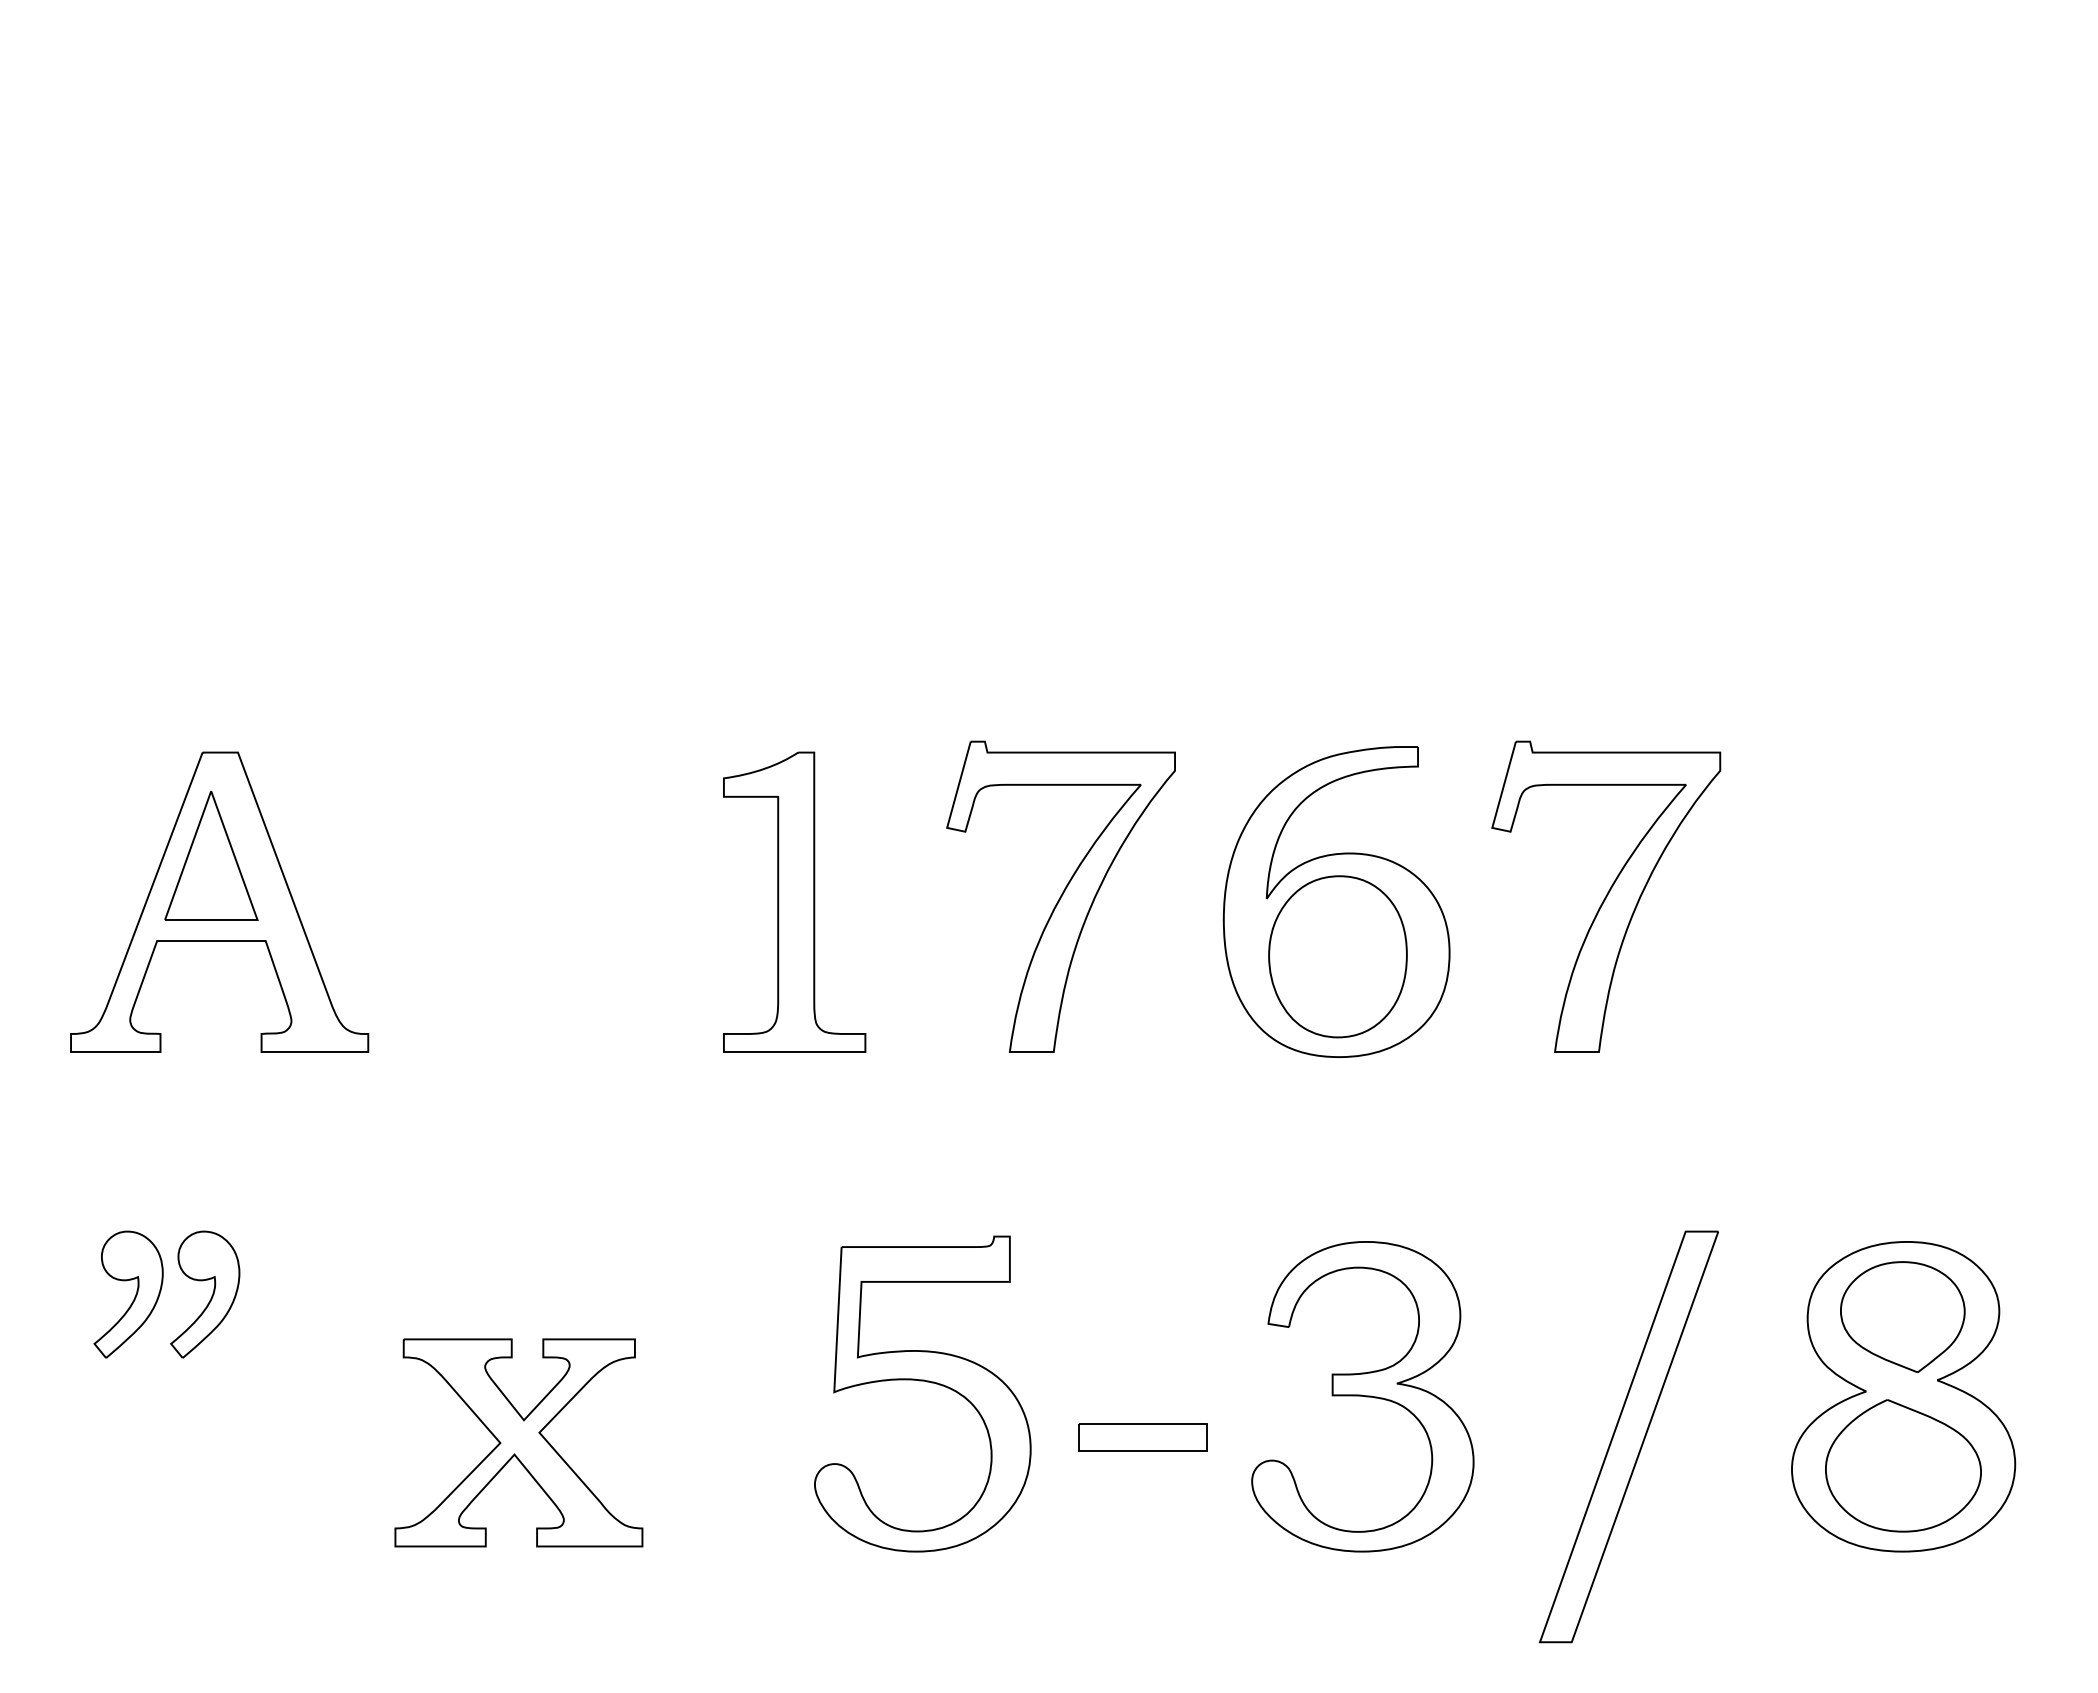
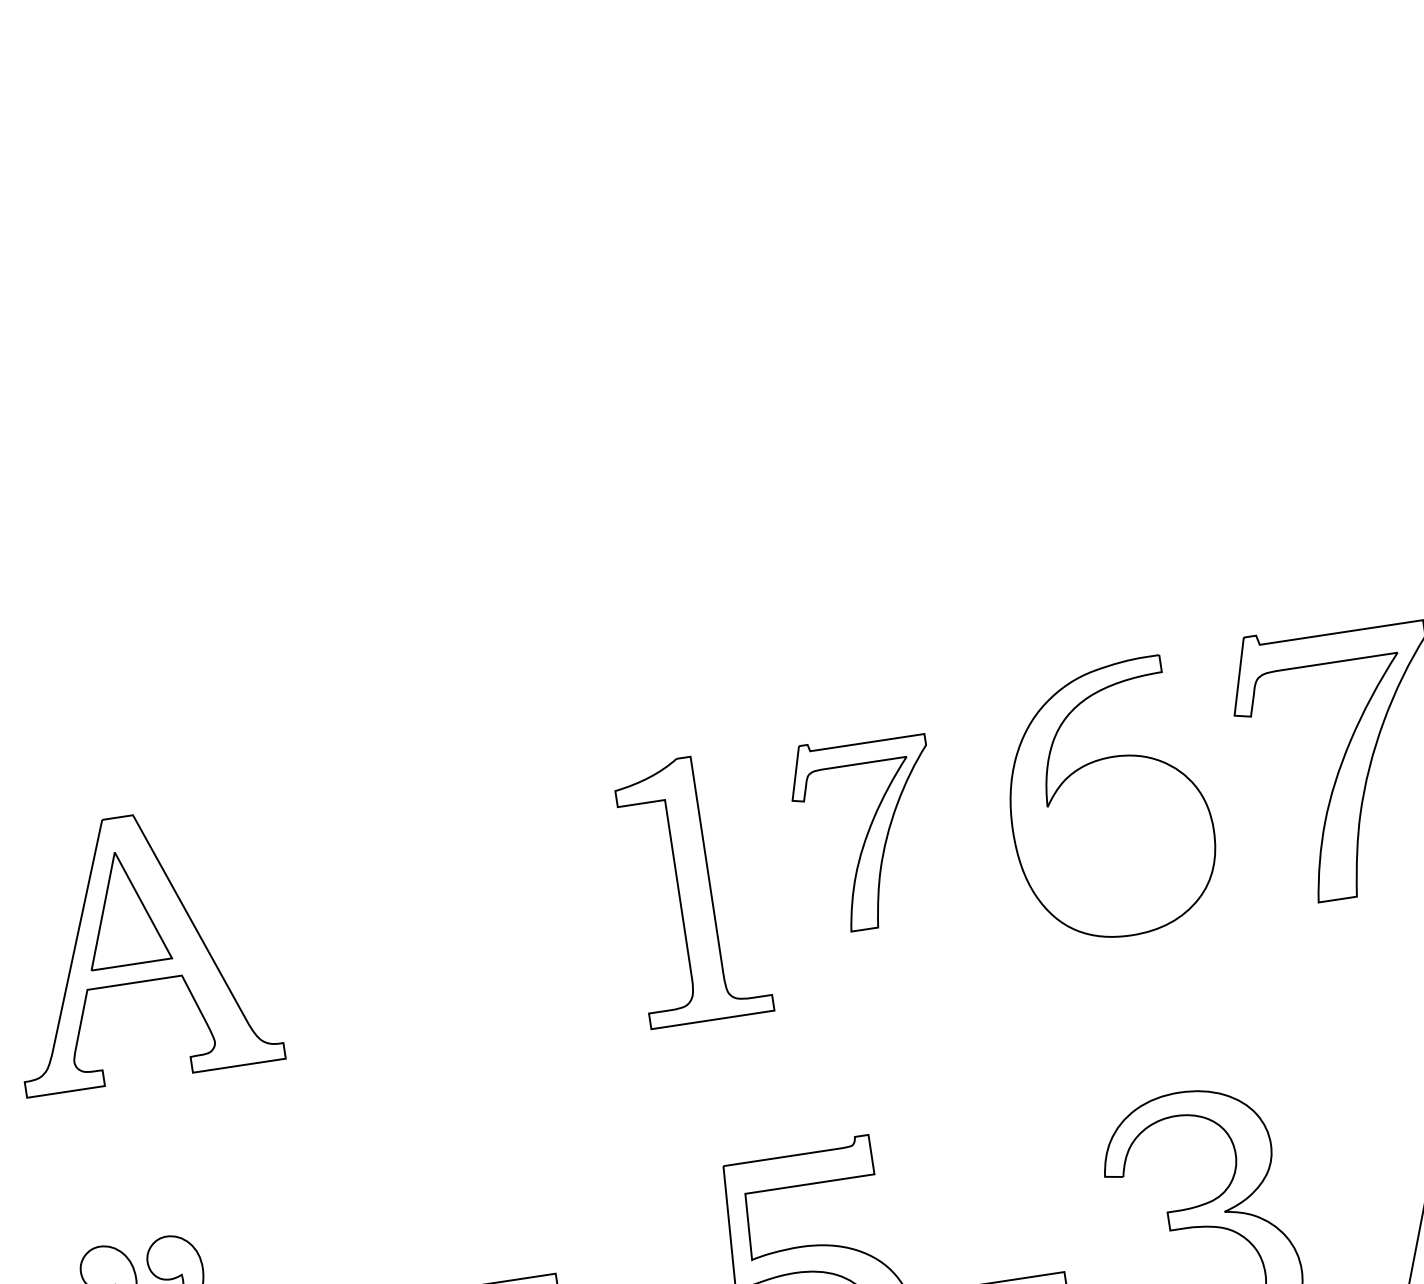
part: (1060, 896) -> (867, 832), size x0.7
part: (794, 901) -> (692, 888), moved
part: (1337, 956) -> (1116, 848), removed

